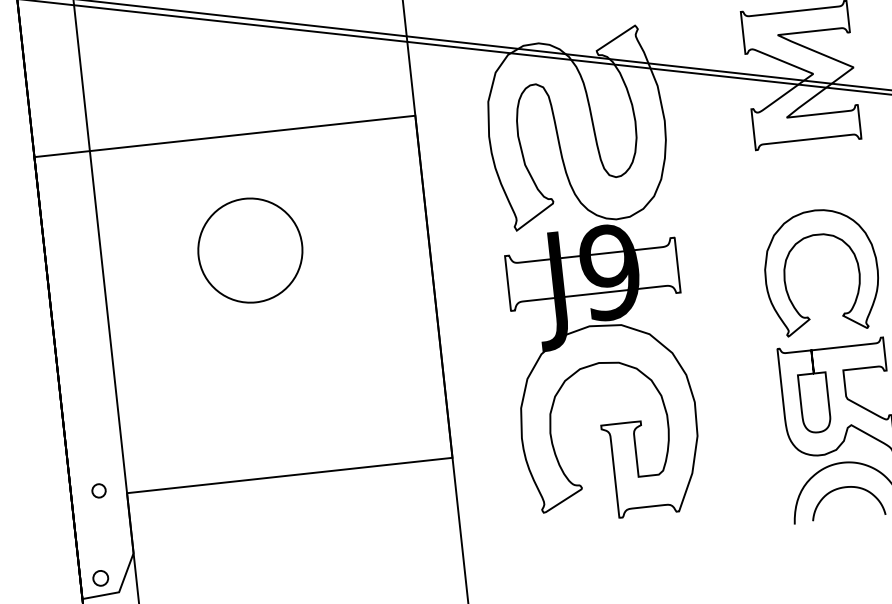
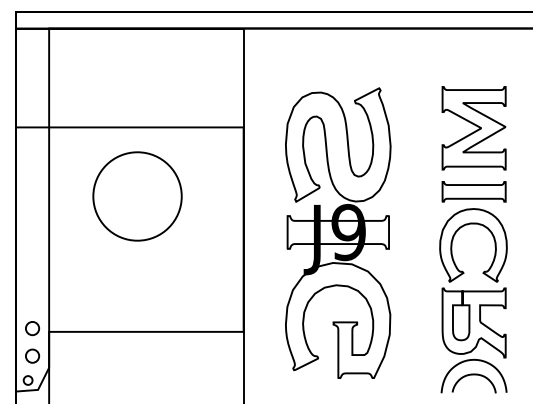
part: (811, 181) -> (473, 191), added
circle: (250, 250) -> (137, 196), size x1.43
circle: (98, 490) -> (32, 328), size x1.67
circle: (103, 535) -> (32, 355), added

